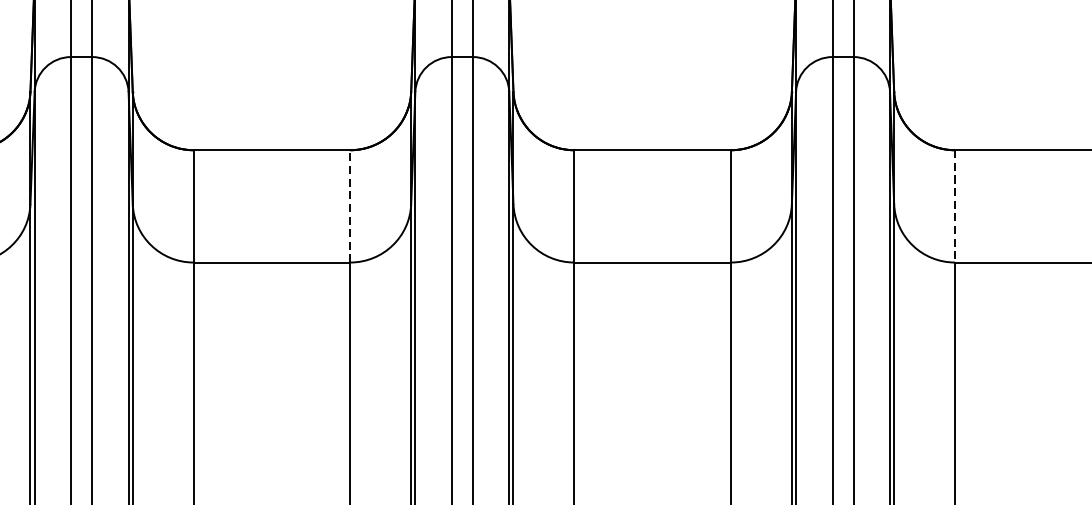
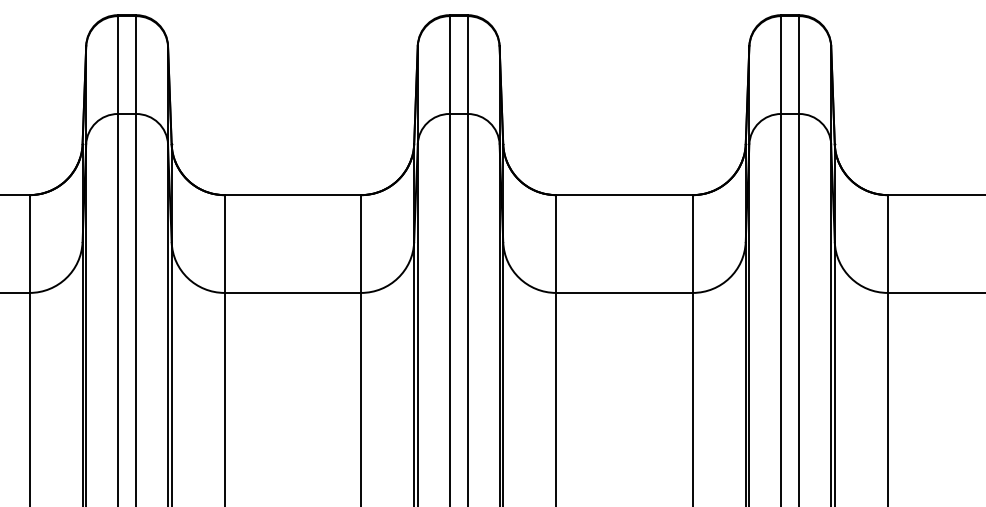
line: (350, 206) -> (361, 244), dashed -> solid
line: (954, 206) -> (887, 244), dashed -> solid

